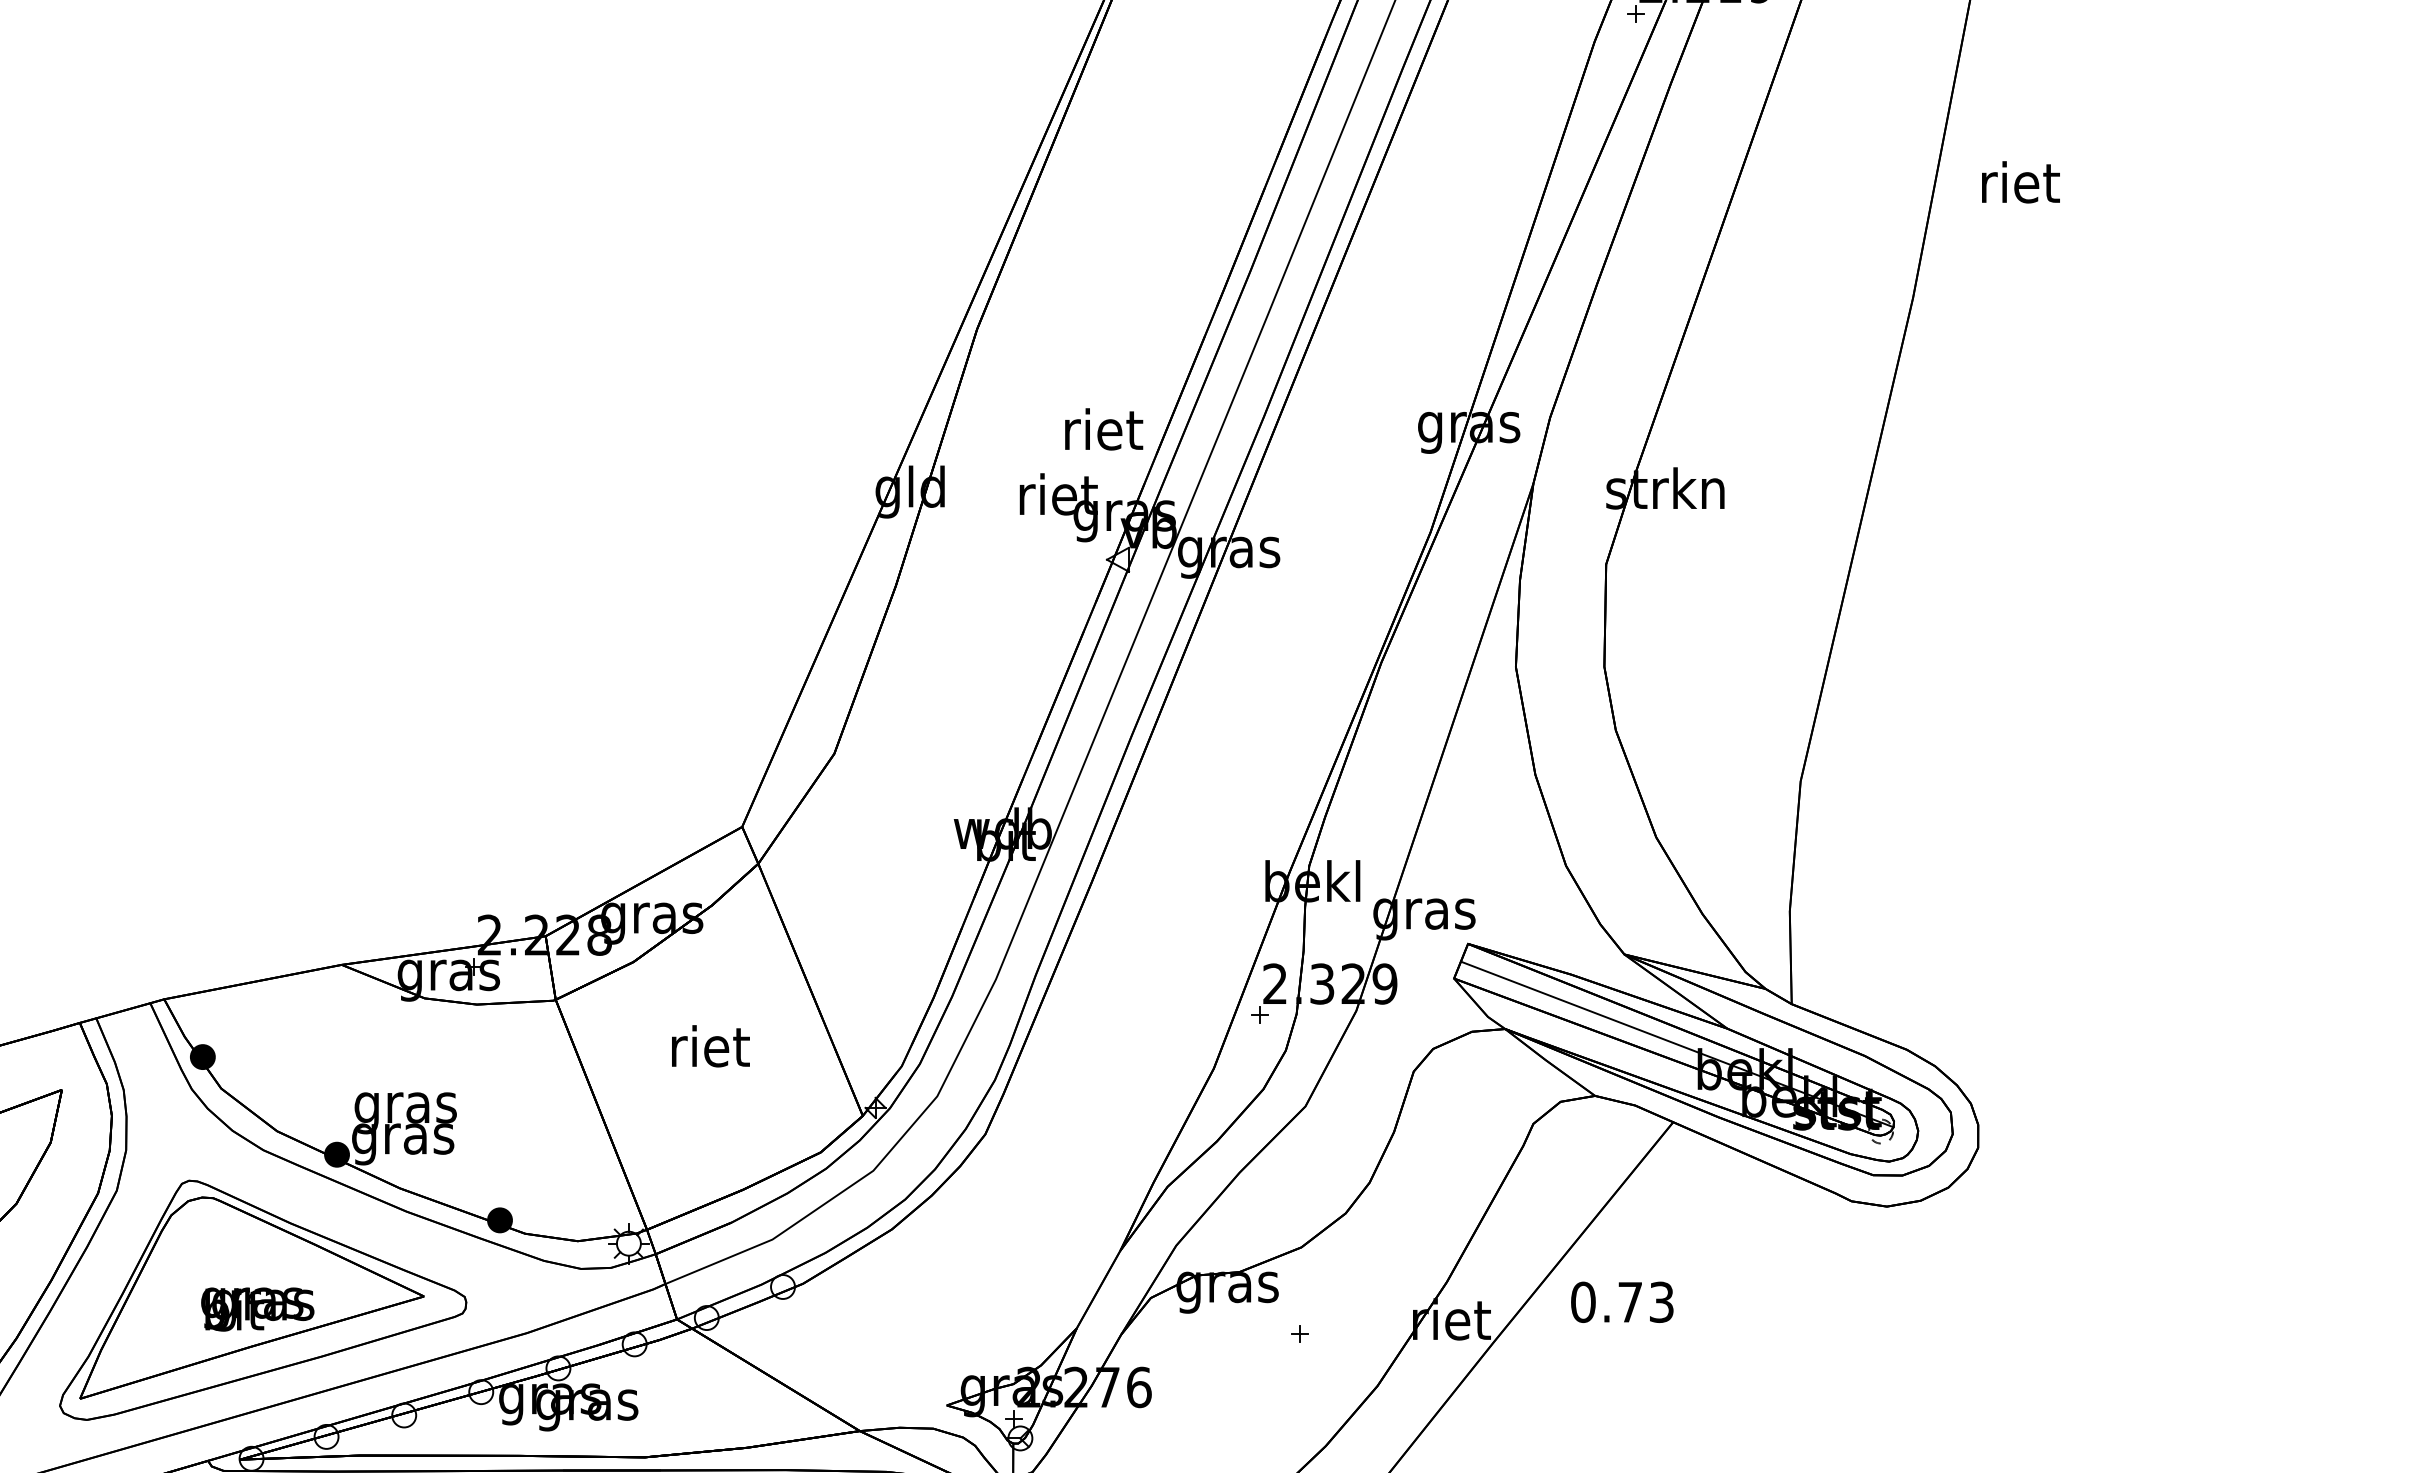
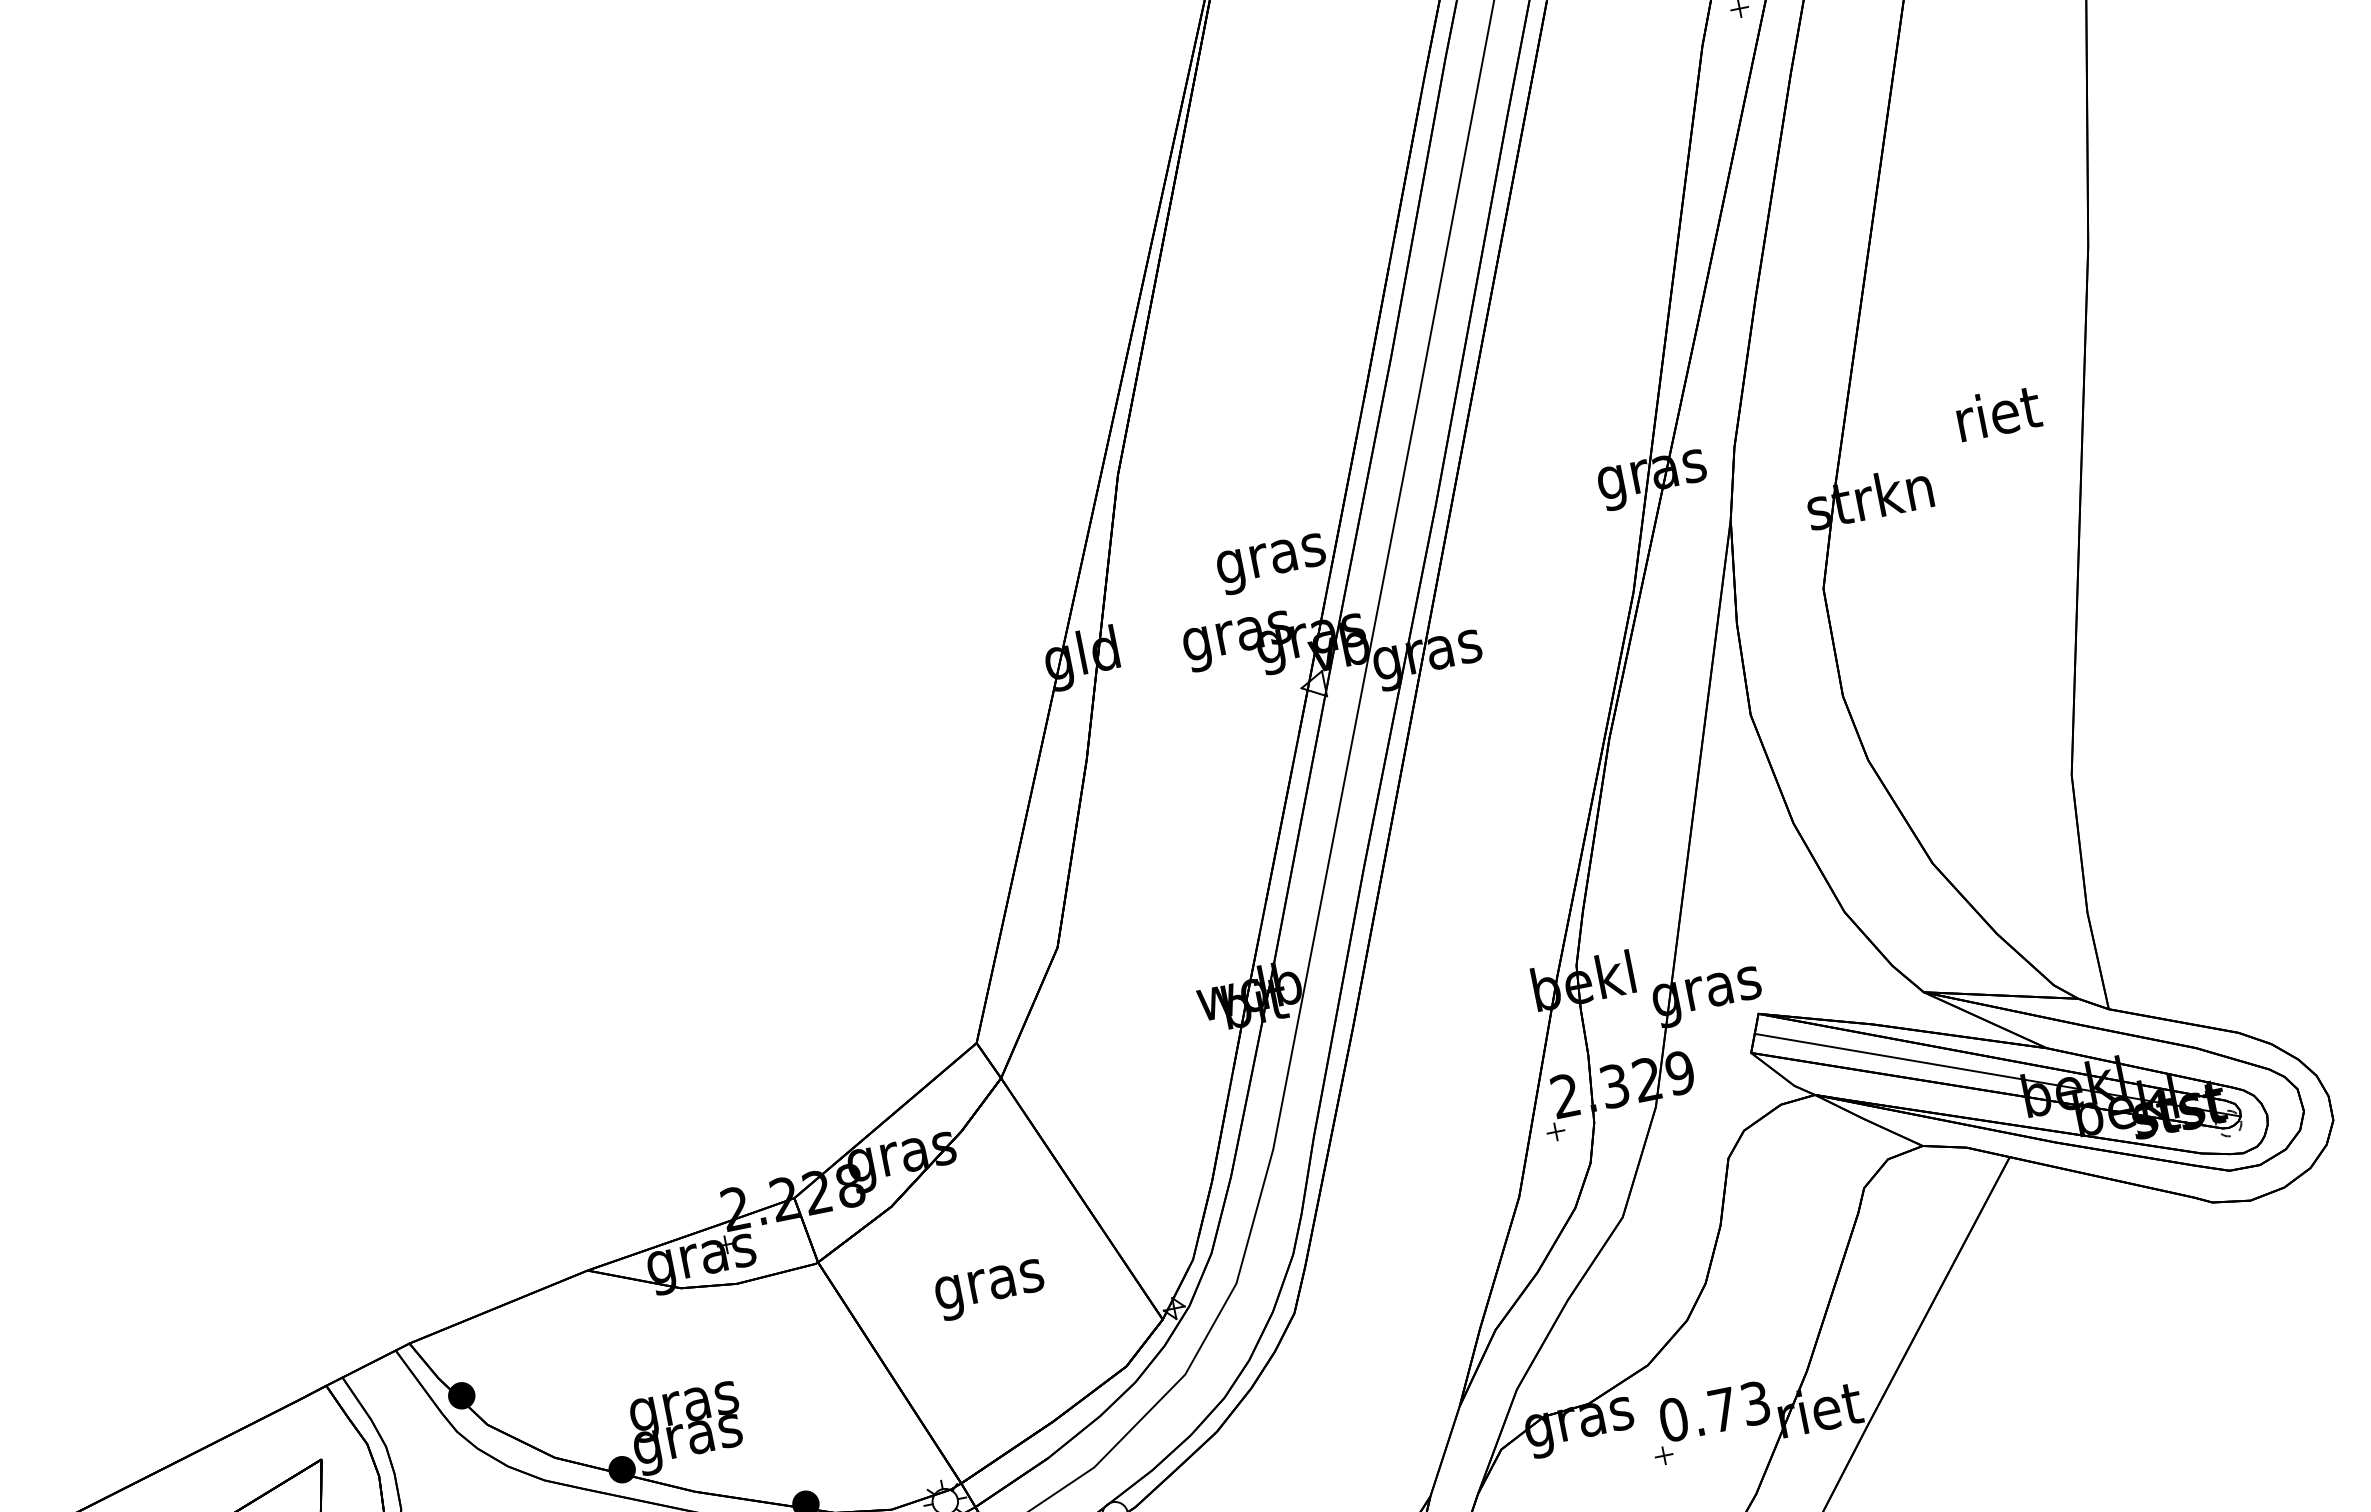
text: (2020, 182) -> (1998, 413), moved
text: (1102, 434) -> (1270, 558), riet -> gras
text: (1056, 499) -> (1236, 635), riet -> gras
text: (709, 1051) -> (989, 1284), riet -> gras
text: (1622, 1301) -> (1714, 1410), moved

